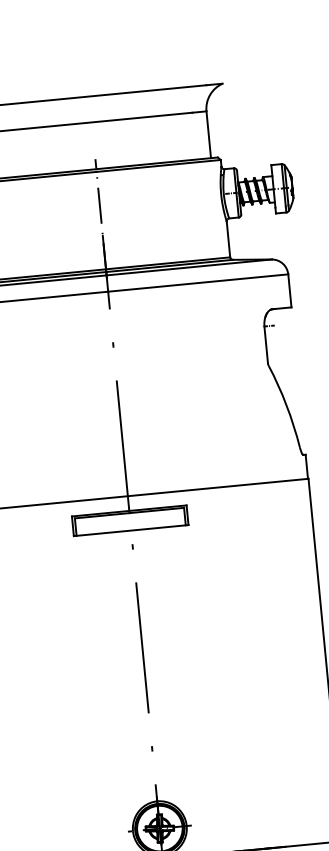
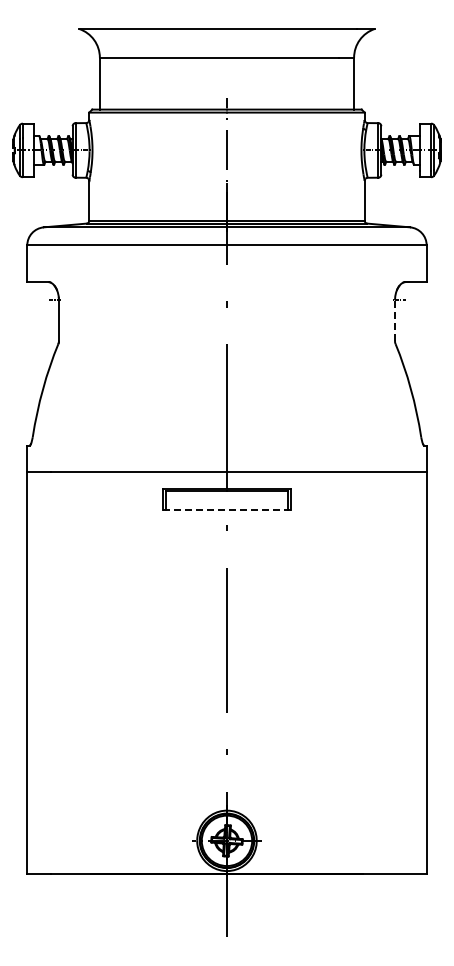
line: (265, 344) -> (394, 320), solid -> dashed
line: (130, 530) -> (226, 510), solid -> dashed

